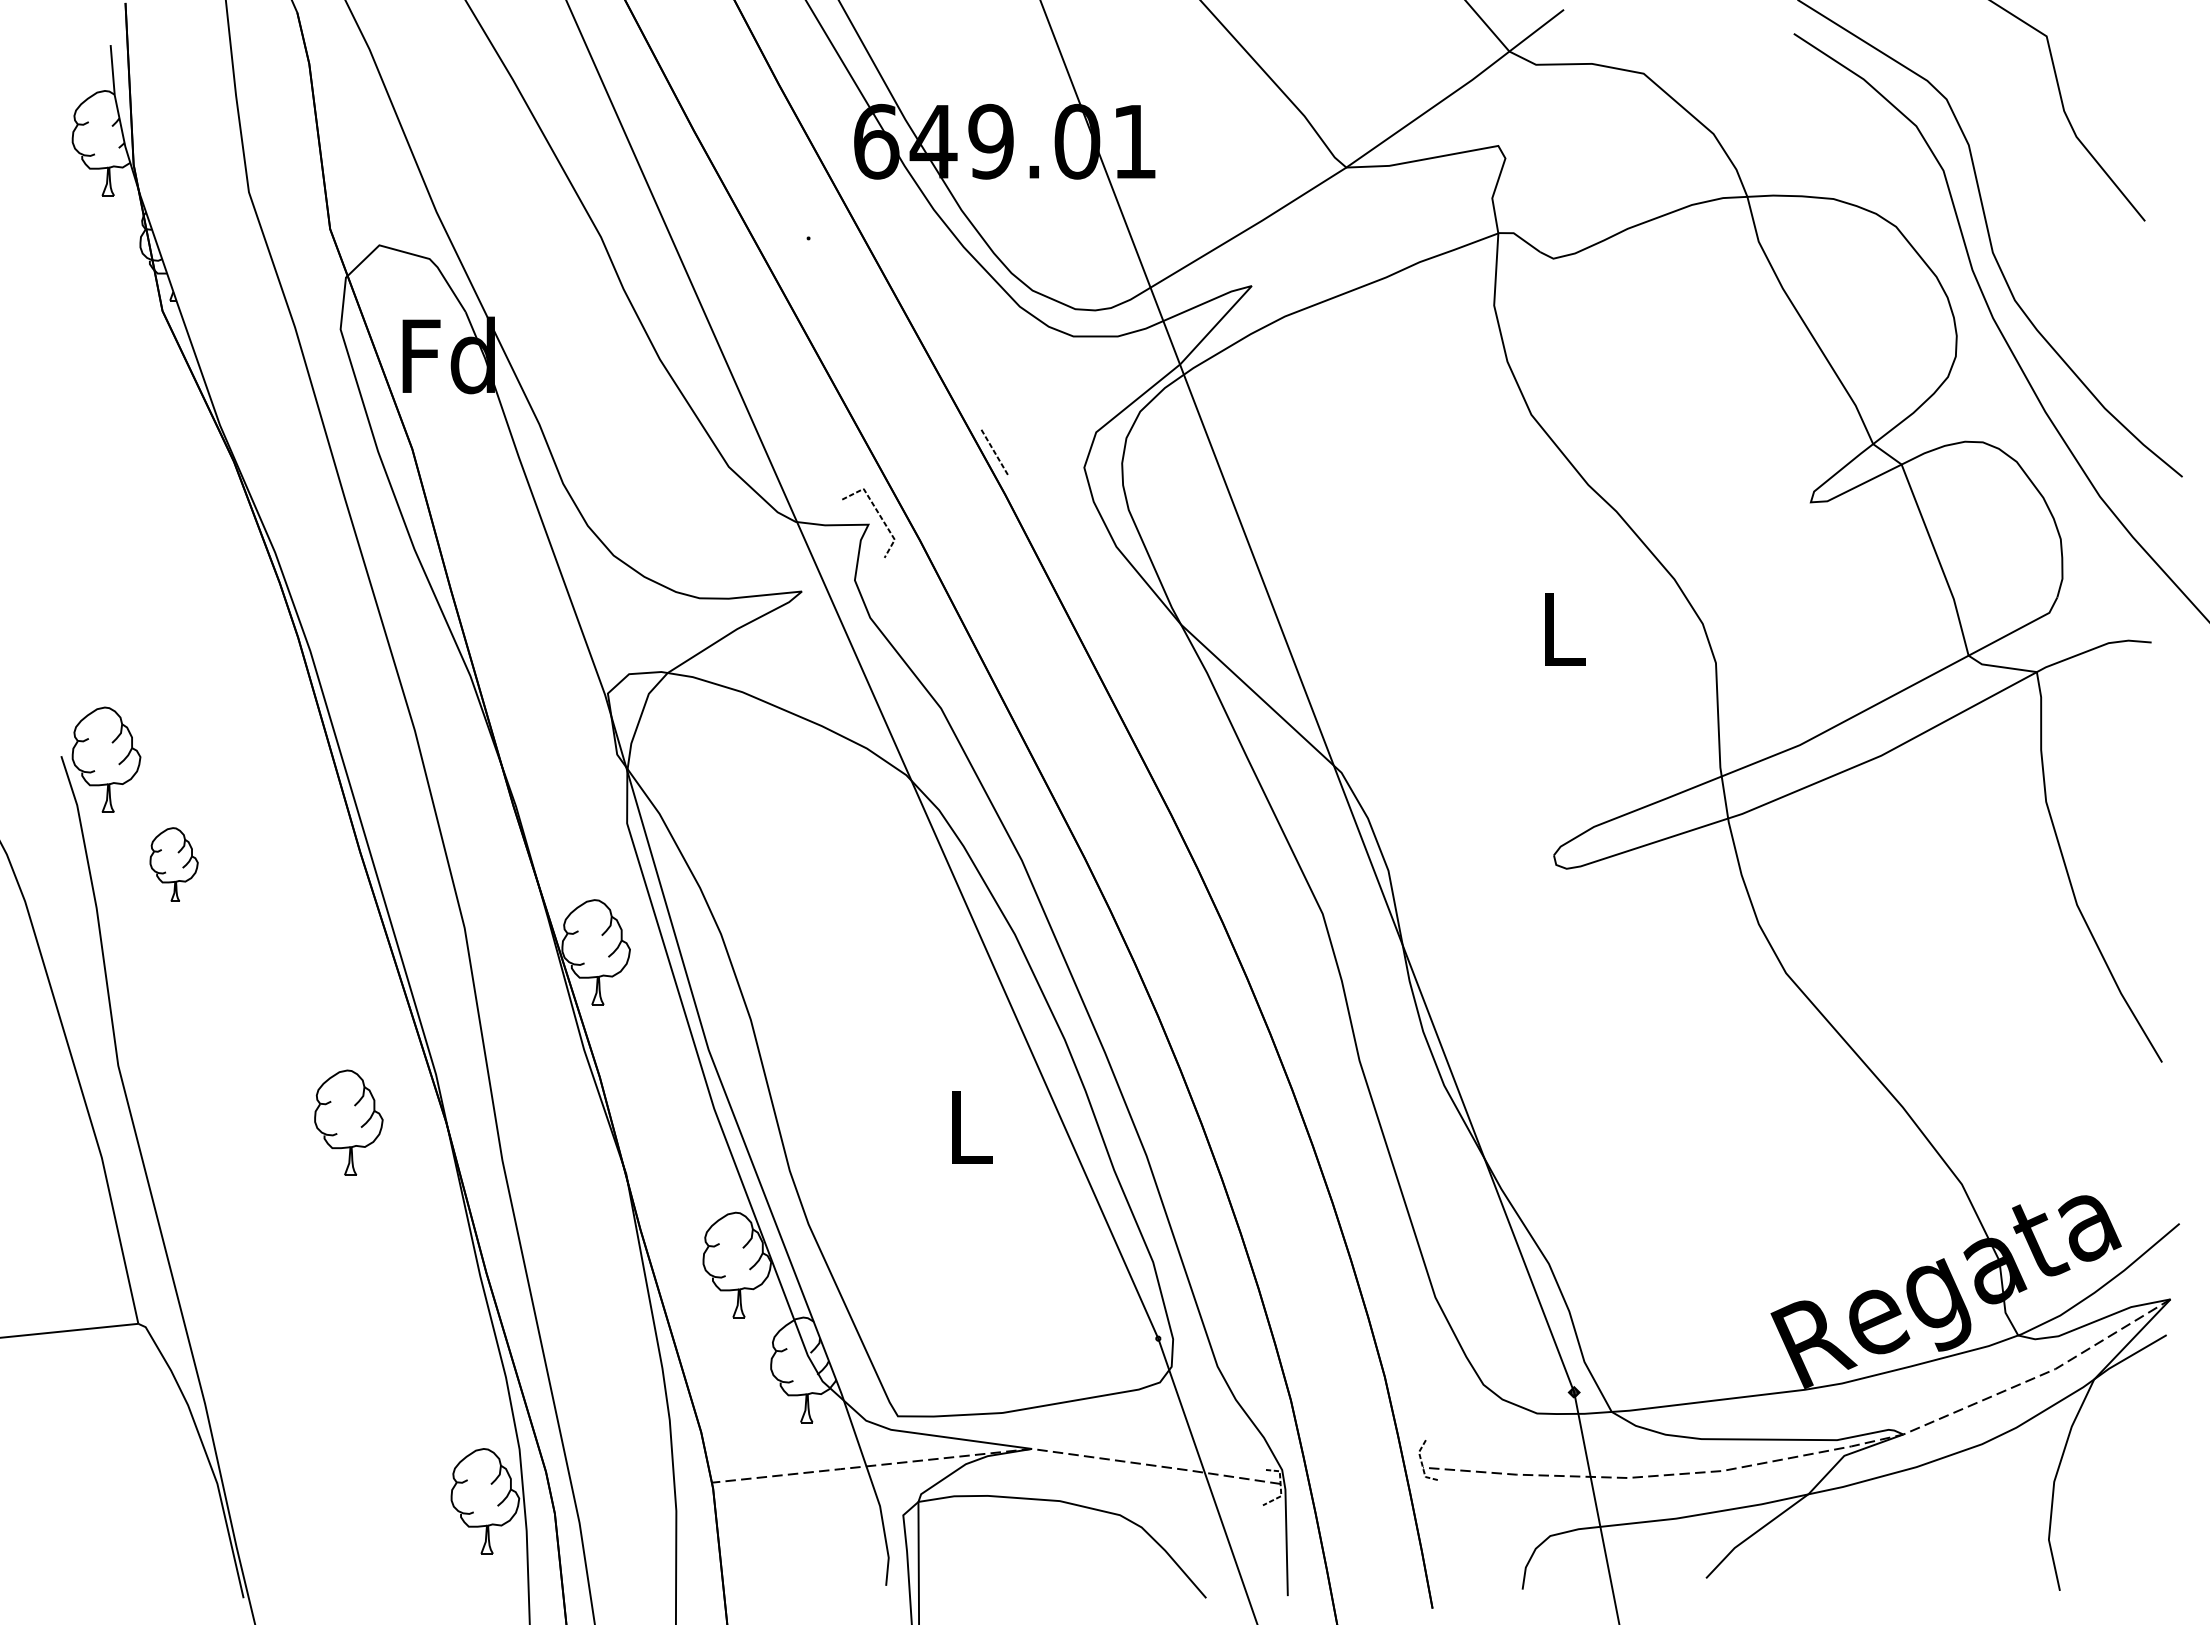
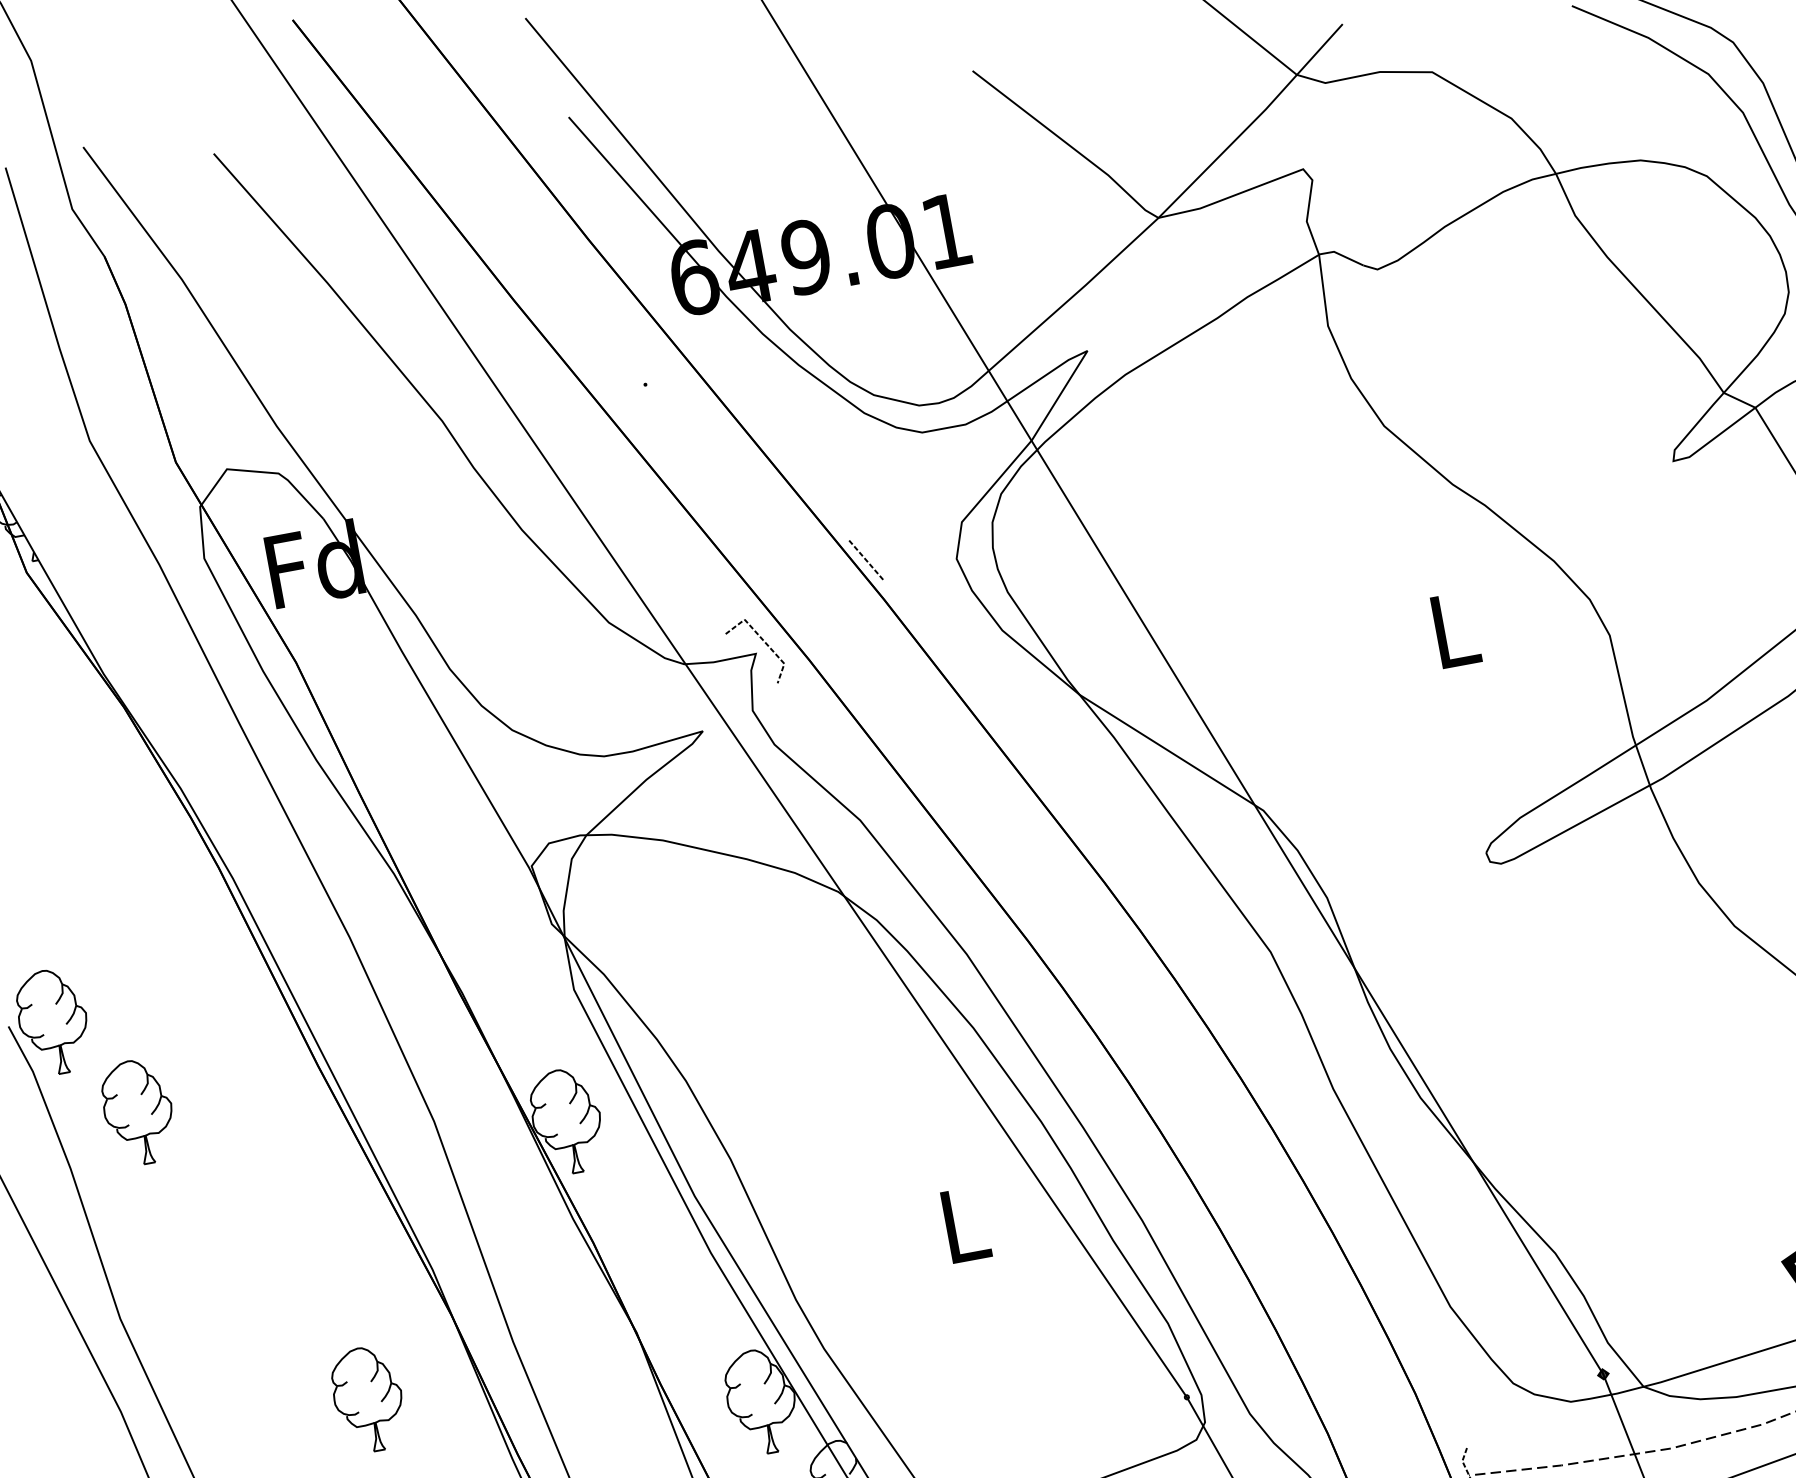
part: (173, 864) -> (137, 1112), size x1.43
part: (348, 1122) -> (368, 1399), moved

